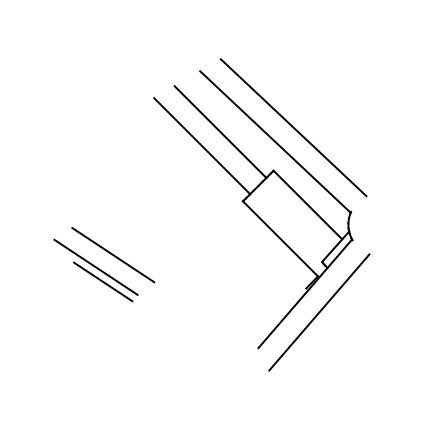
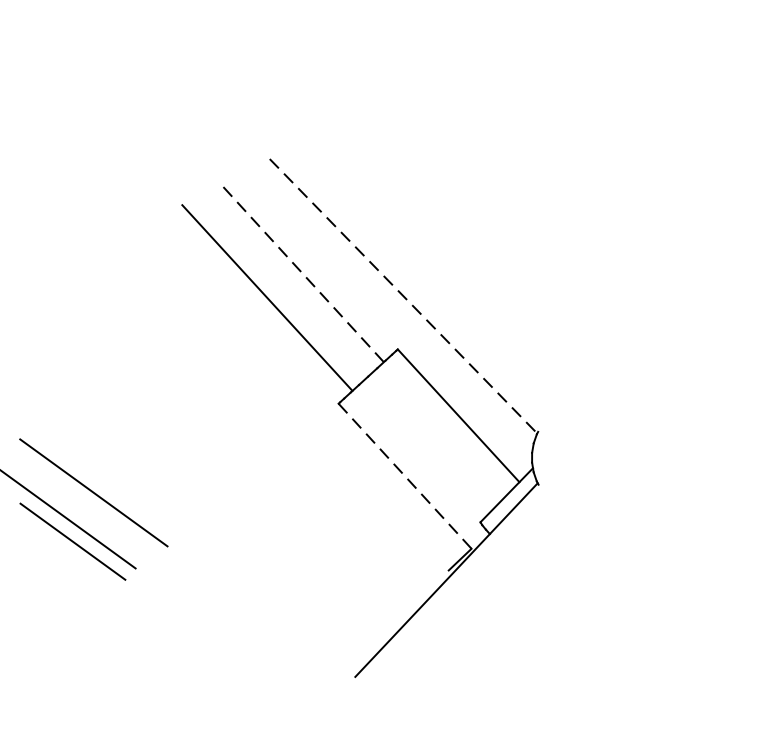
line: (293, 127) -> (438, 270), removed
line: (220, 132) -> (302, 274), solid -> dashed
line: (275, 142) -> (403, 297), solid -> dashed
line: (280, 239) -> (405, 477), solid -> dashed
line: (319, 312) -> (471, 615), removed

